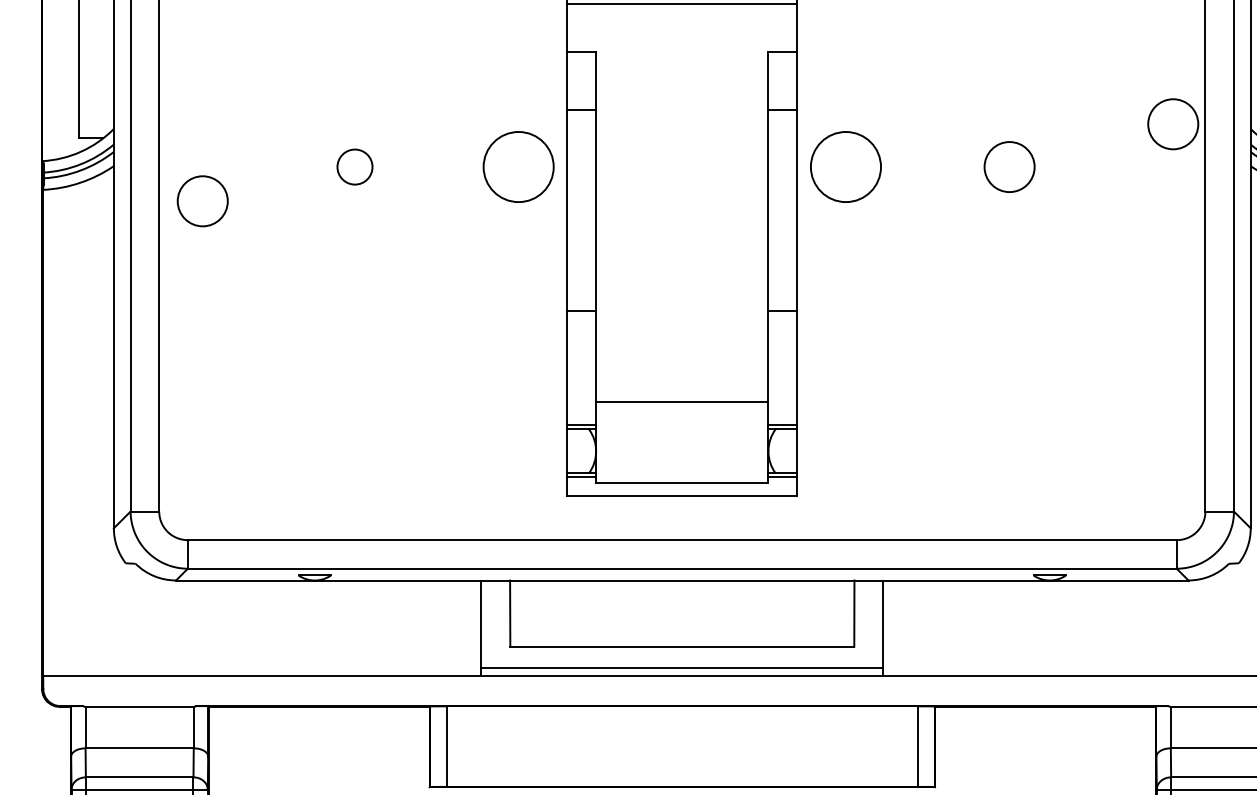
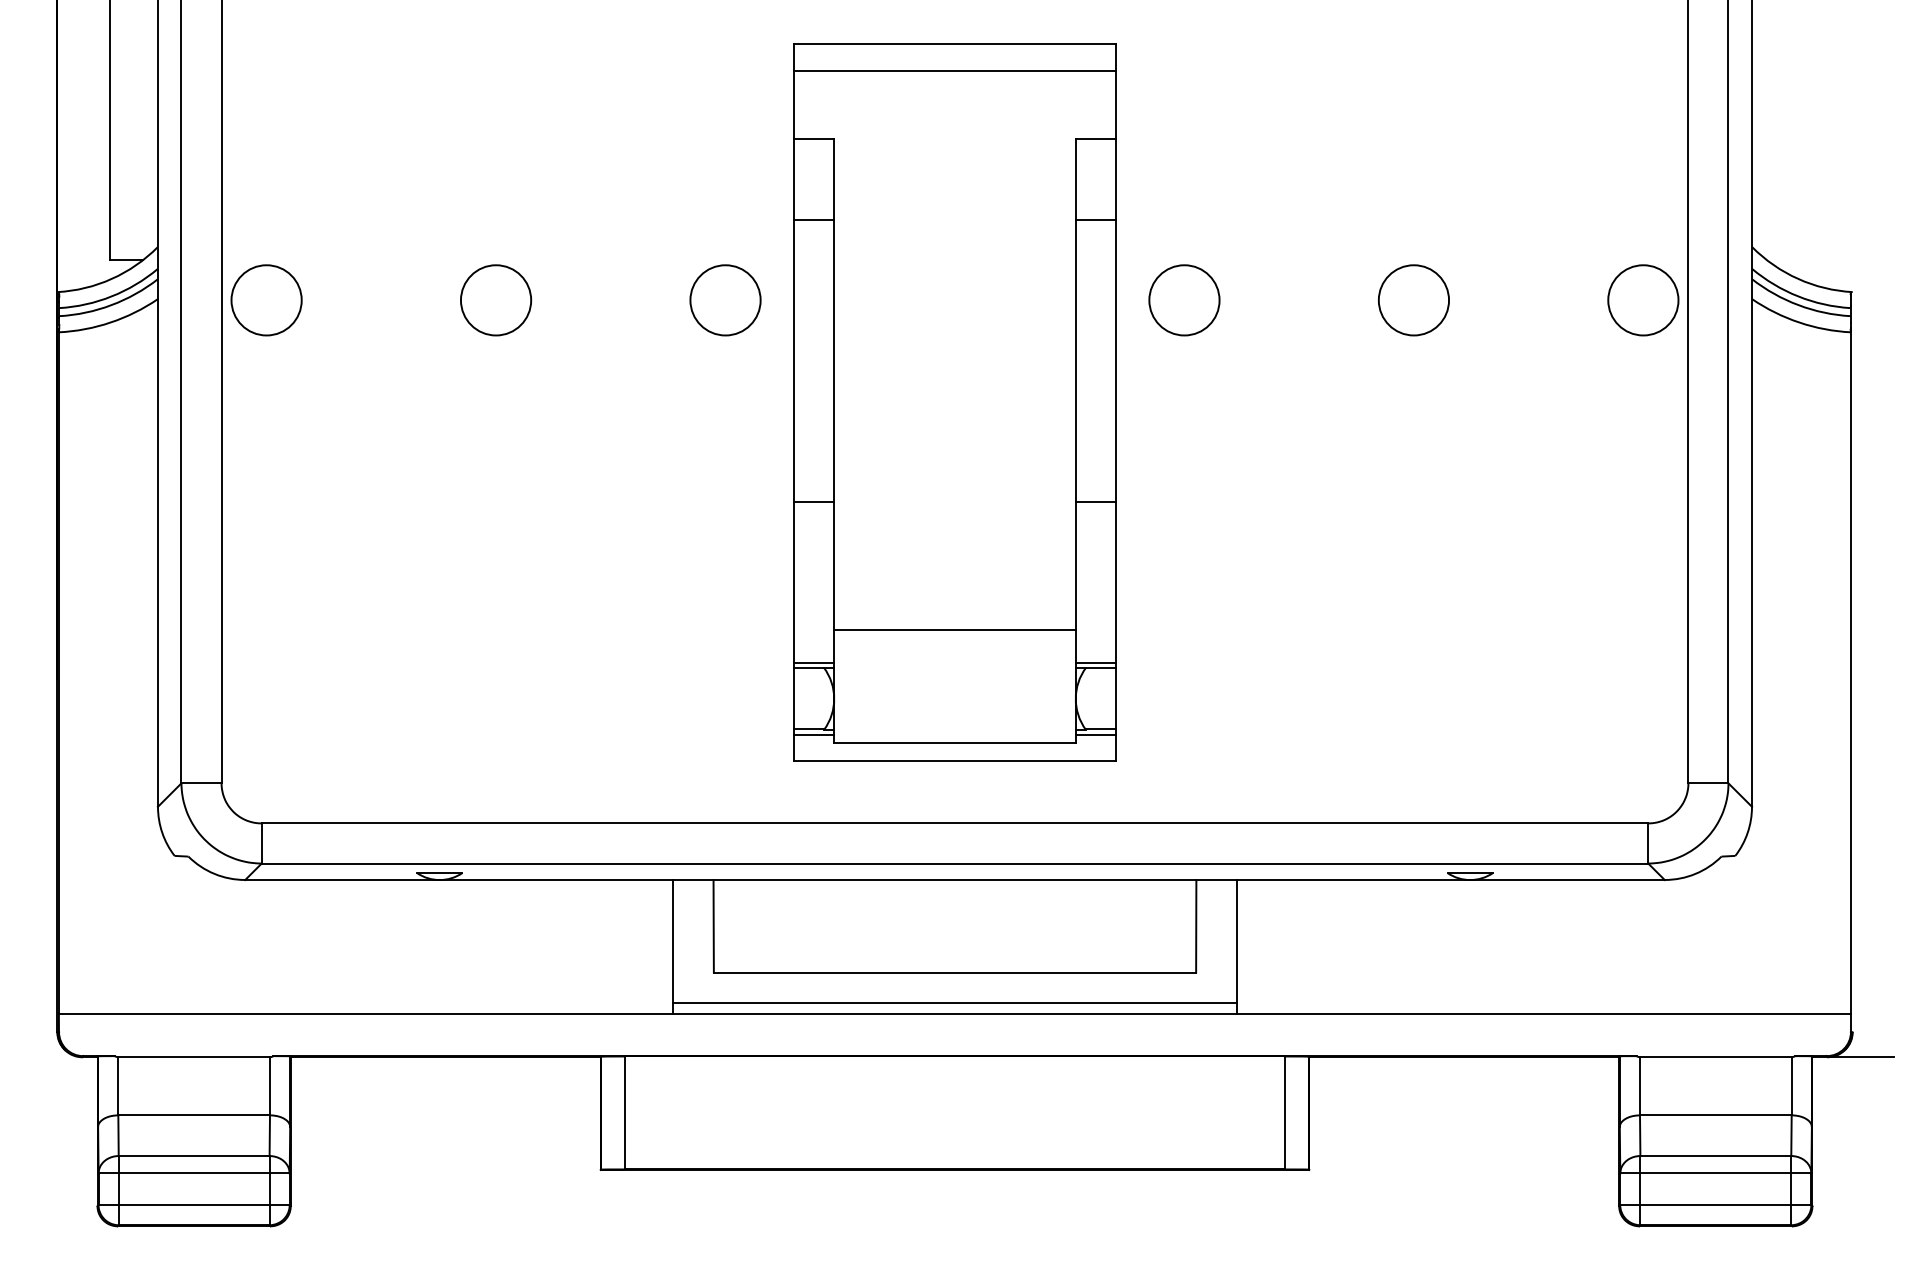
circle: (1173, 124) -> (1643, 300), moved
circle: (354, 167) -> (495, 300), size x1.43
circle: (518, 167) -> (725, 300), size x0.71
circle: (845, 167) -> (1184, 300), size x0.71
circle: (202, 201) -> (266, 300), moved

